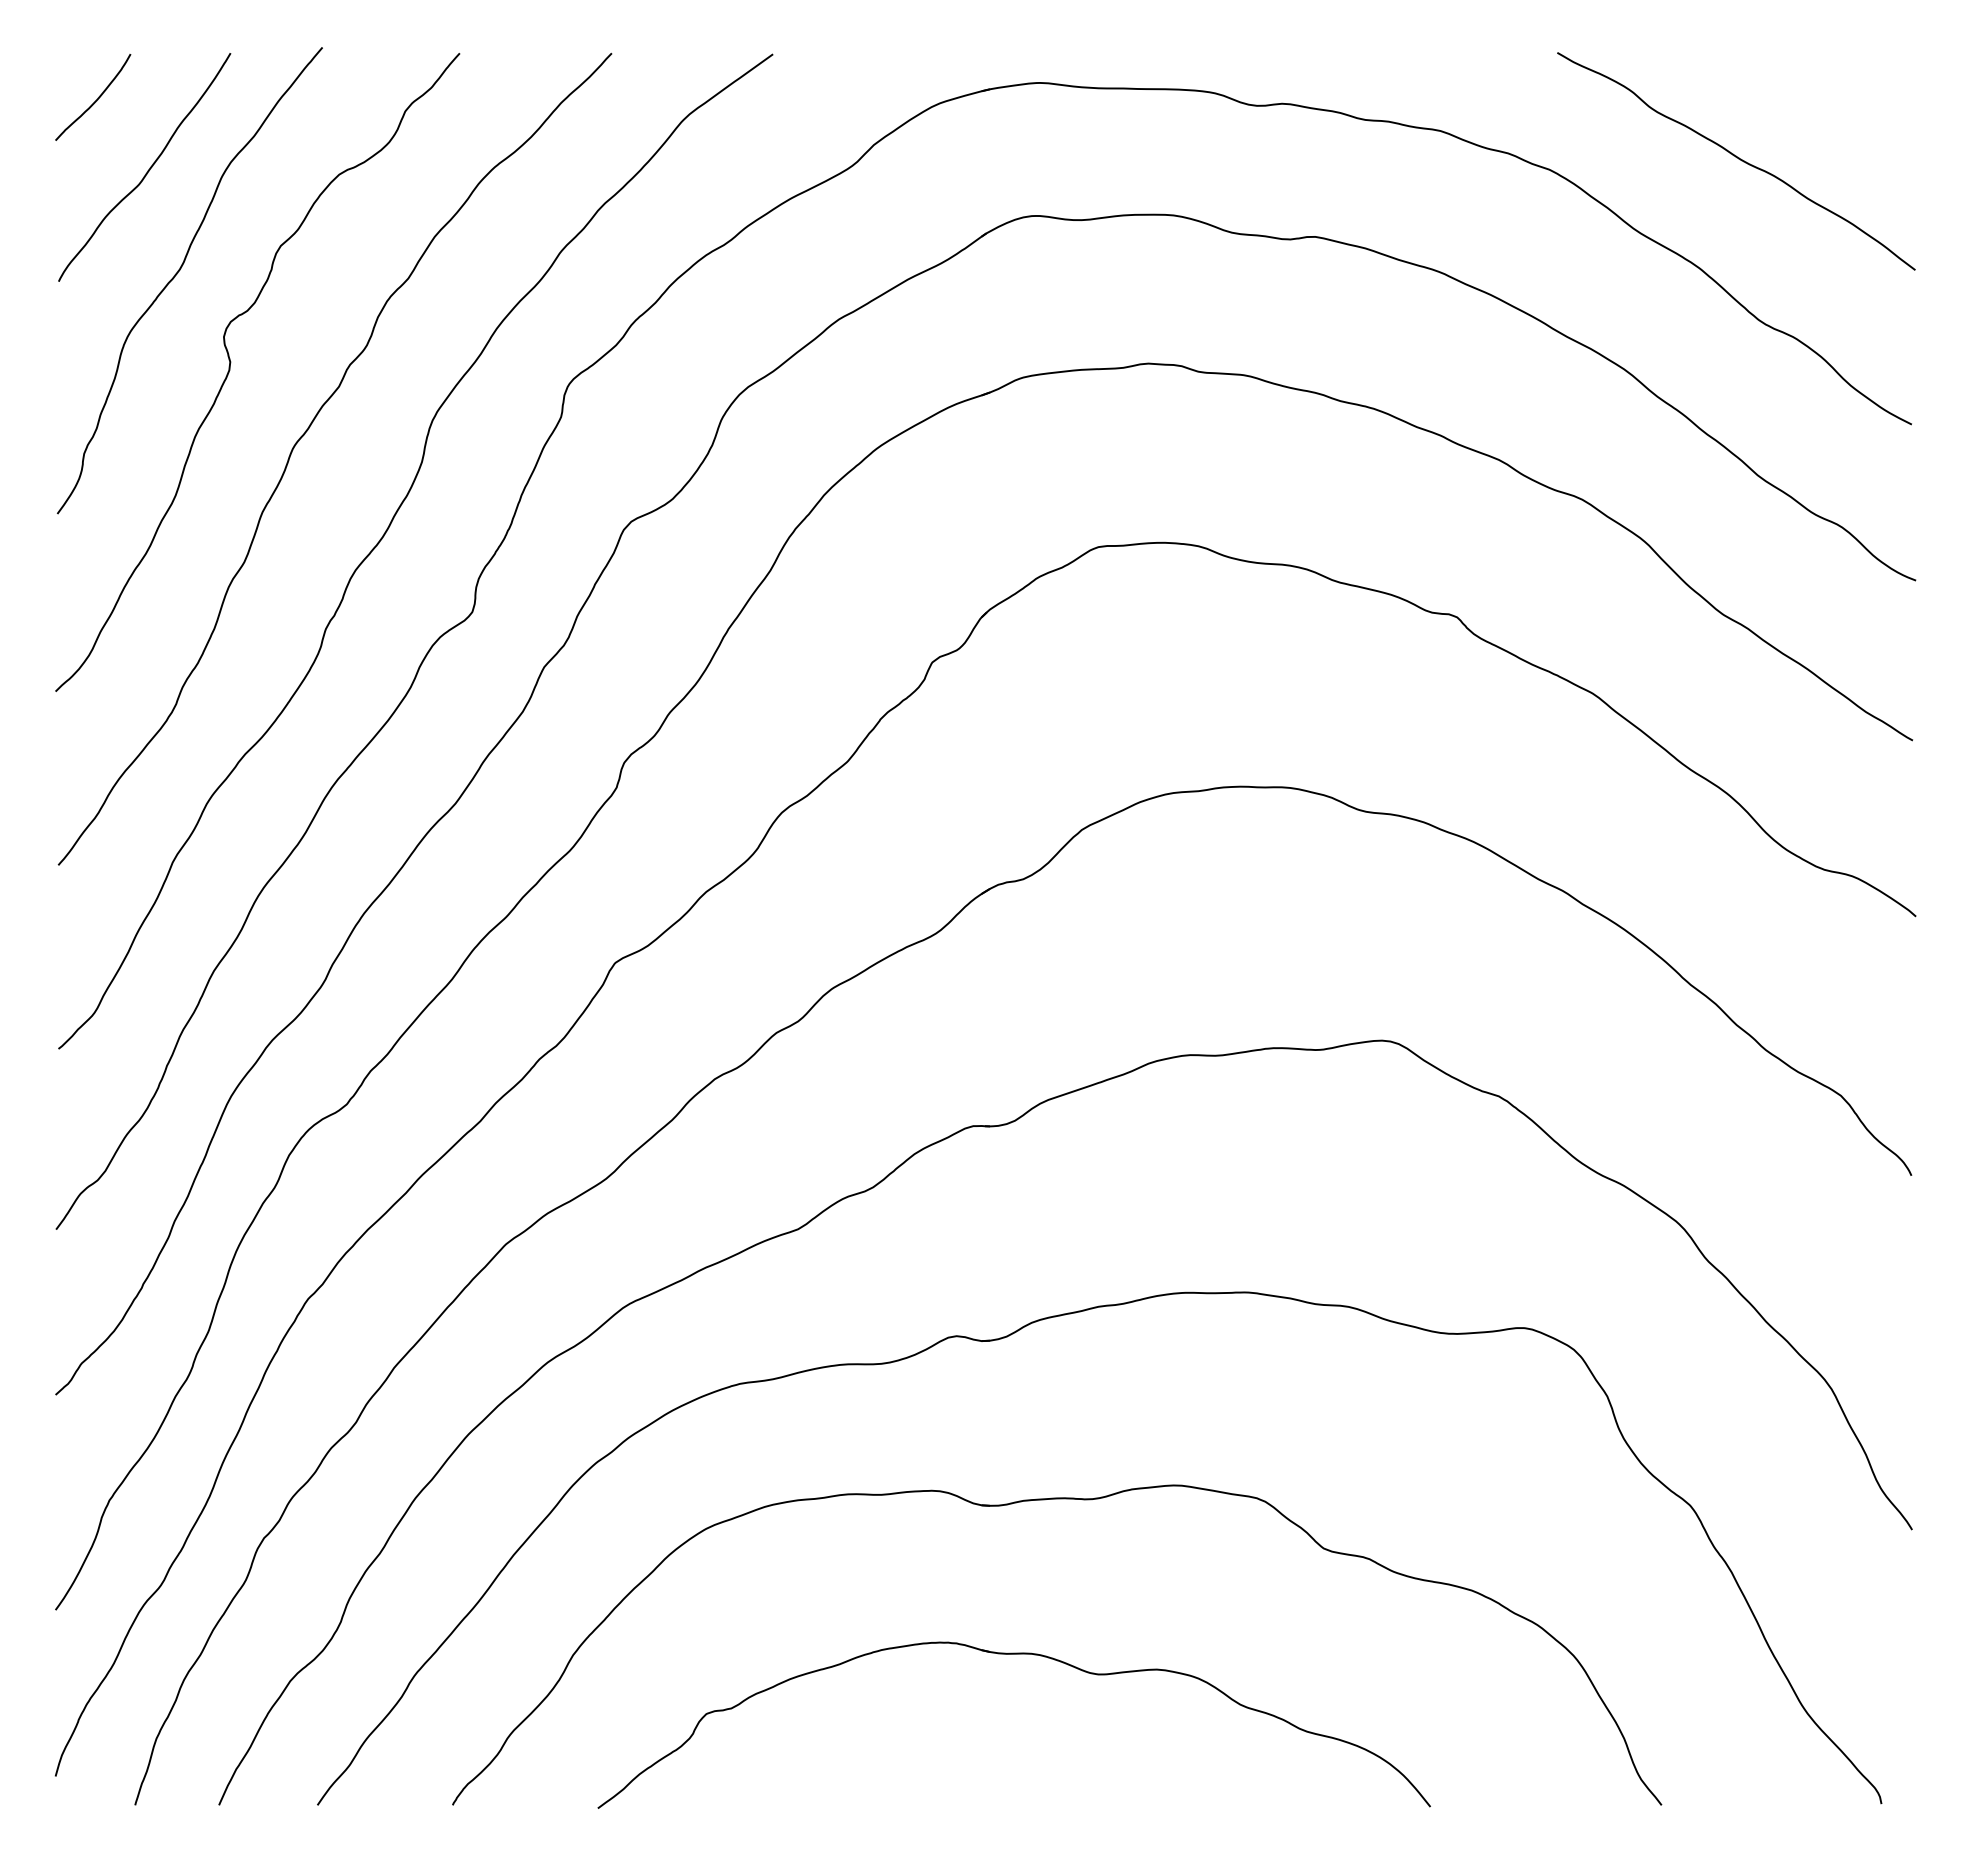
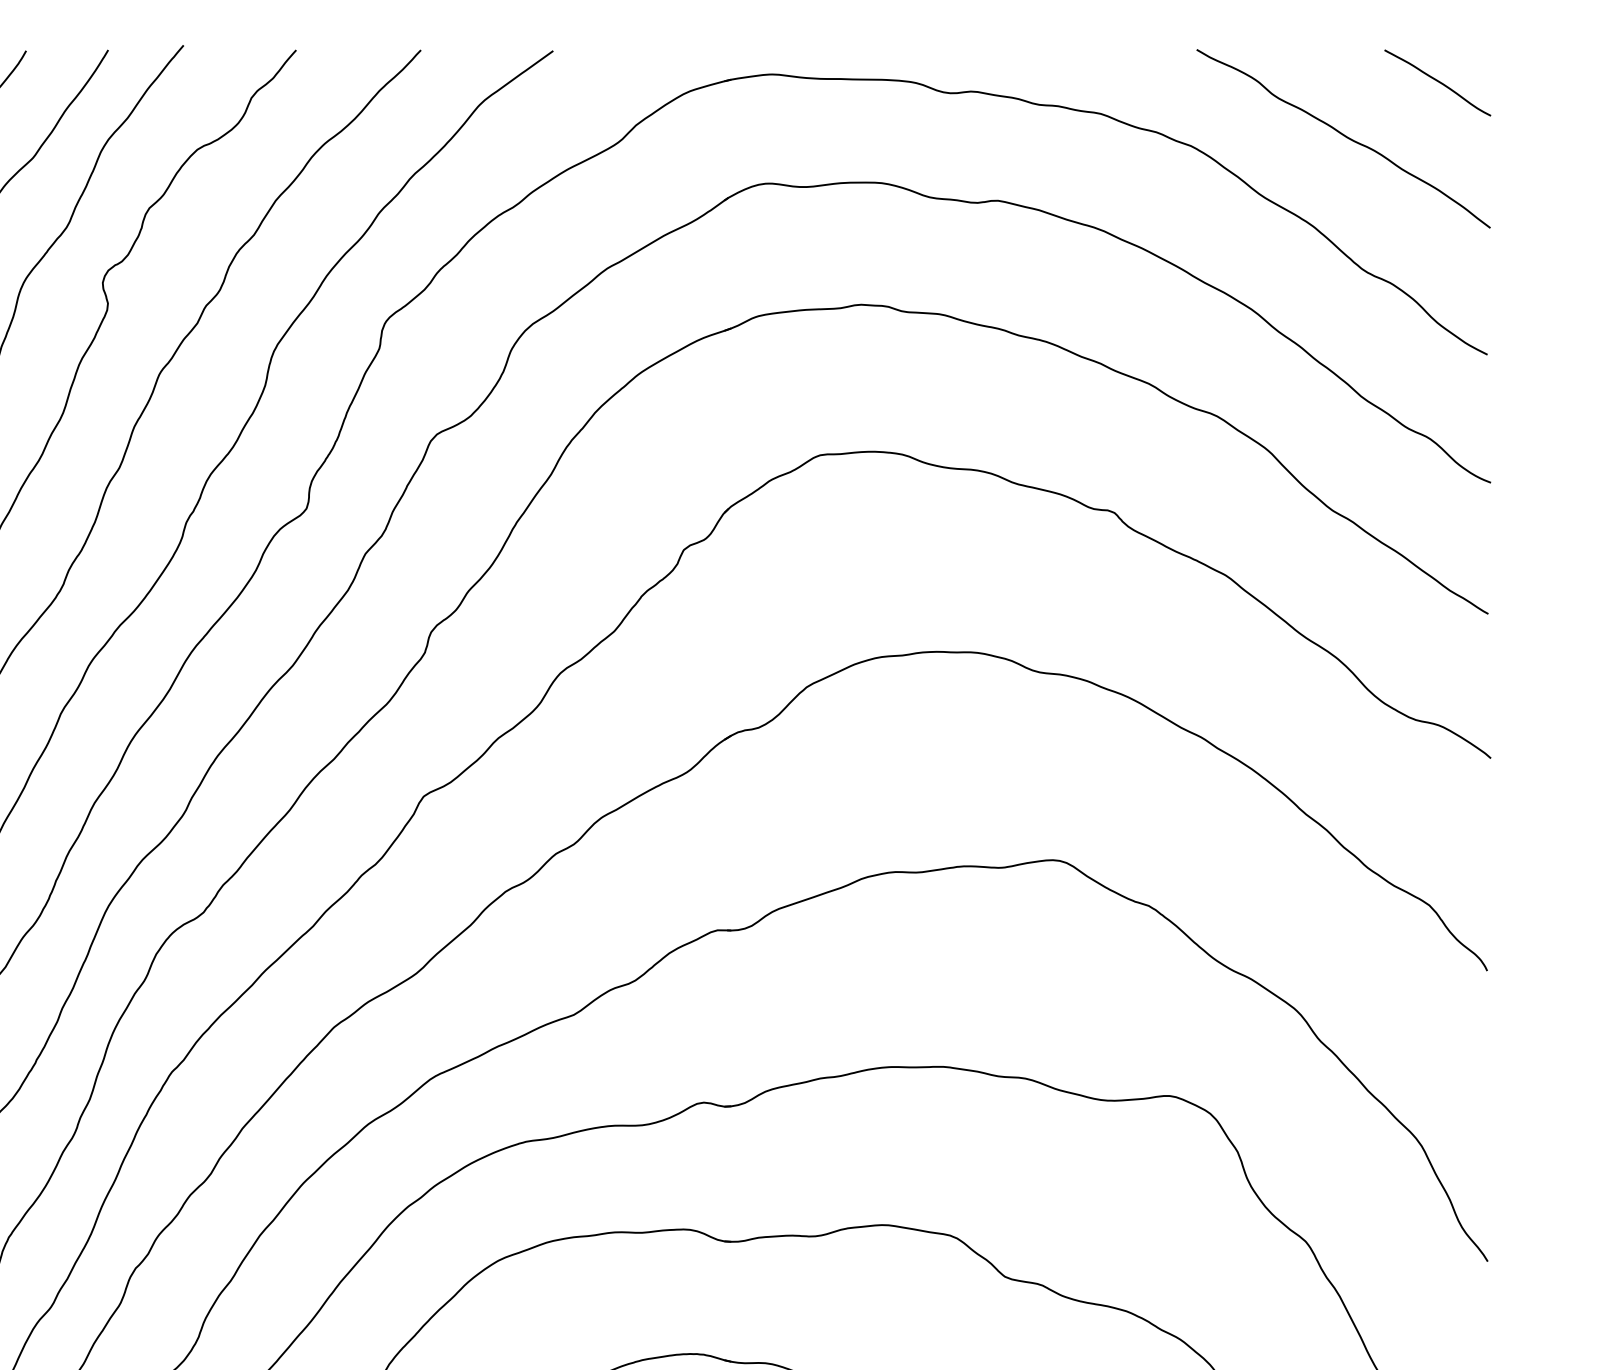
curve: (1851, 92) -> (1438, 82), added

